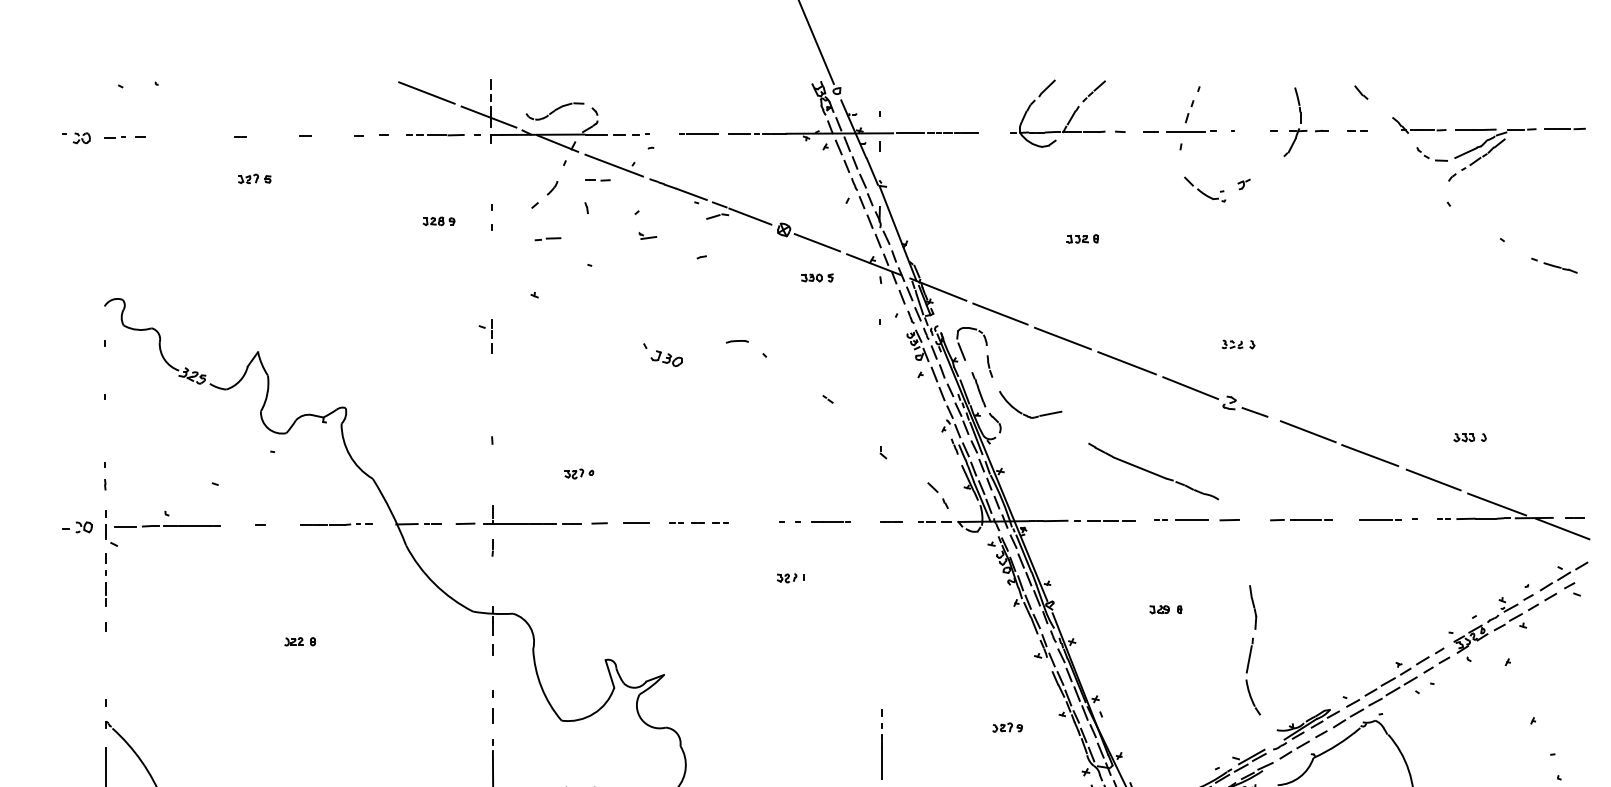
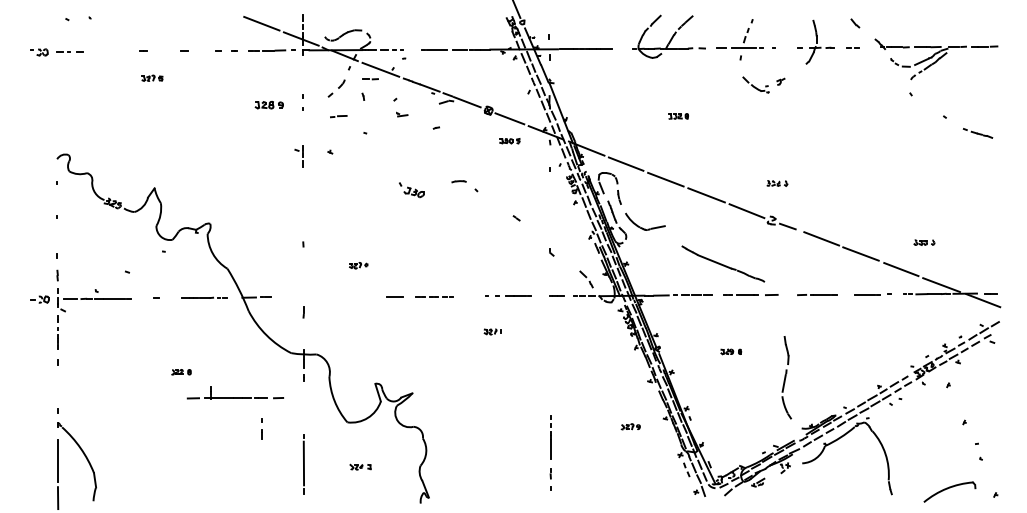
part: (438, 221) -> (269, 105), size x1.4
part: (484, 336) -> (298, 156), moved
part: (105, 476) -> (57, 267), size x1.6
part: (531, 514) -> (235, 392), moved
line: (492, 708) -> (261, 429), moved

